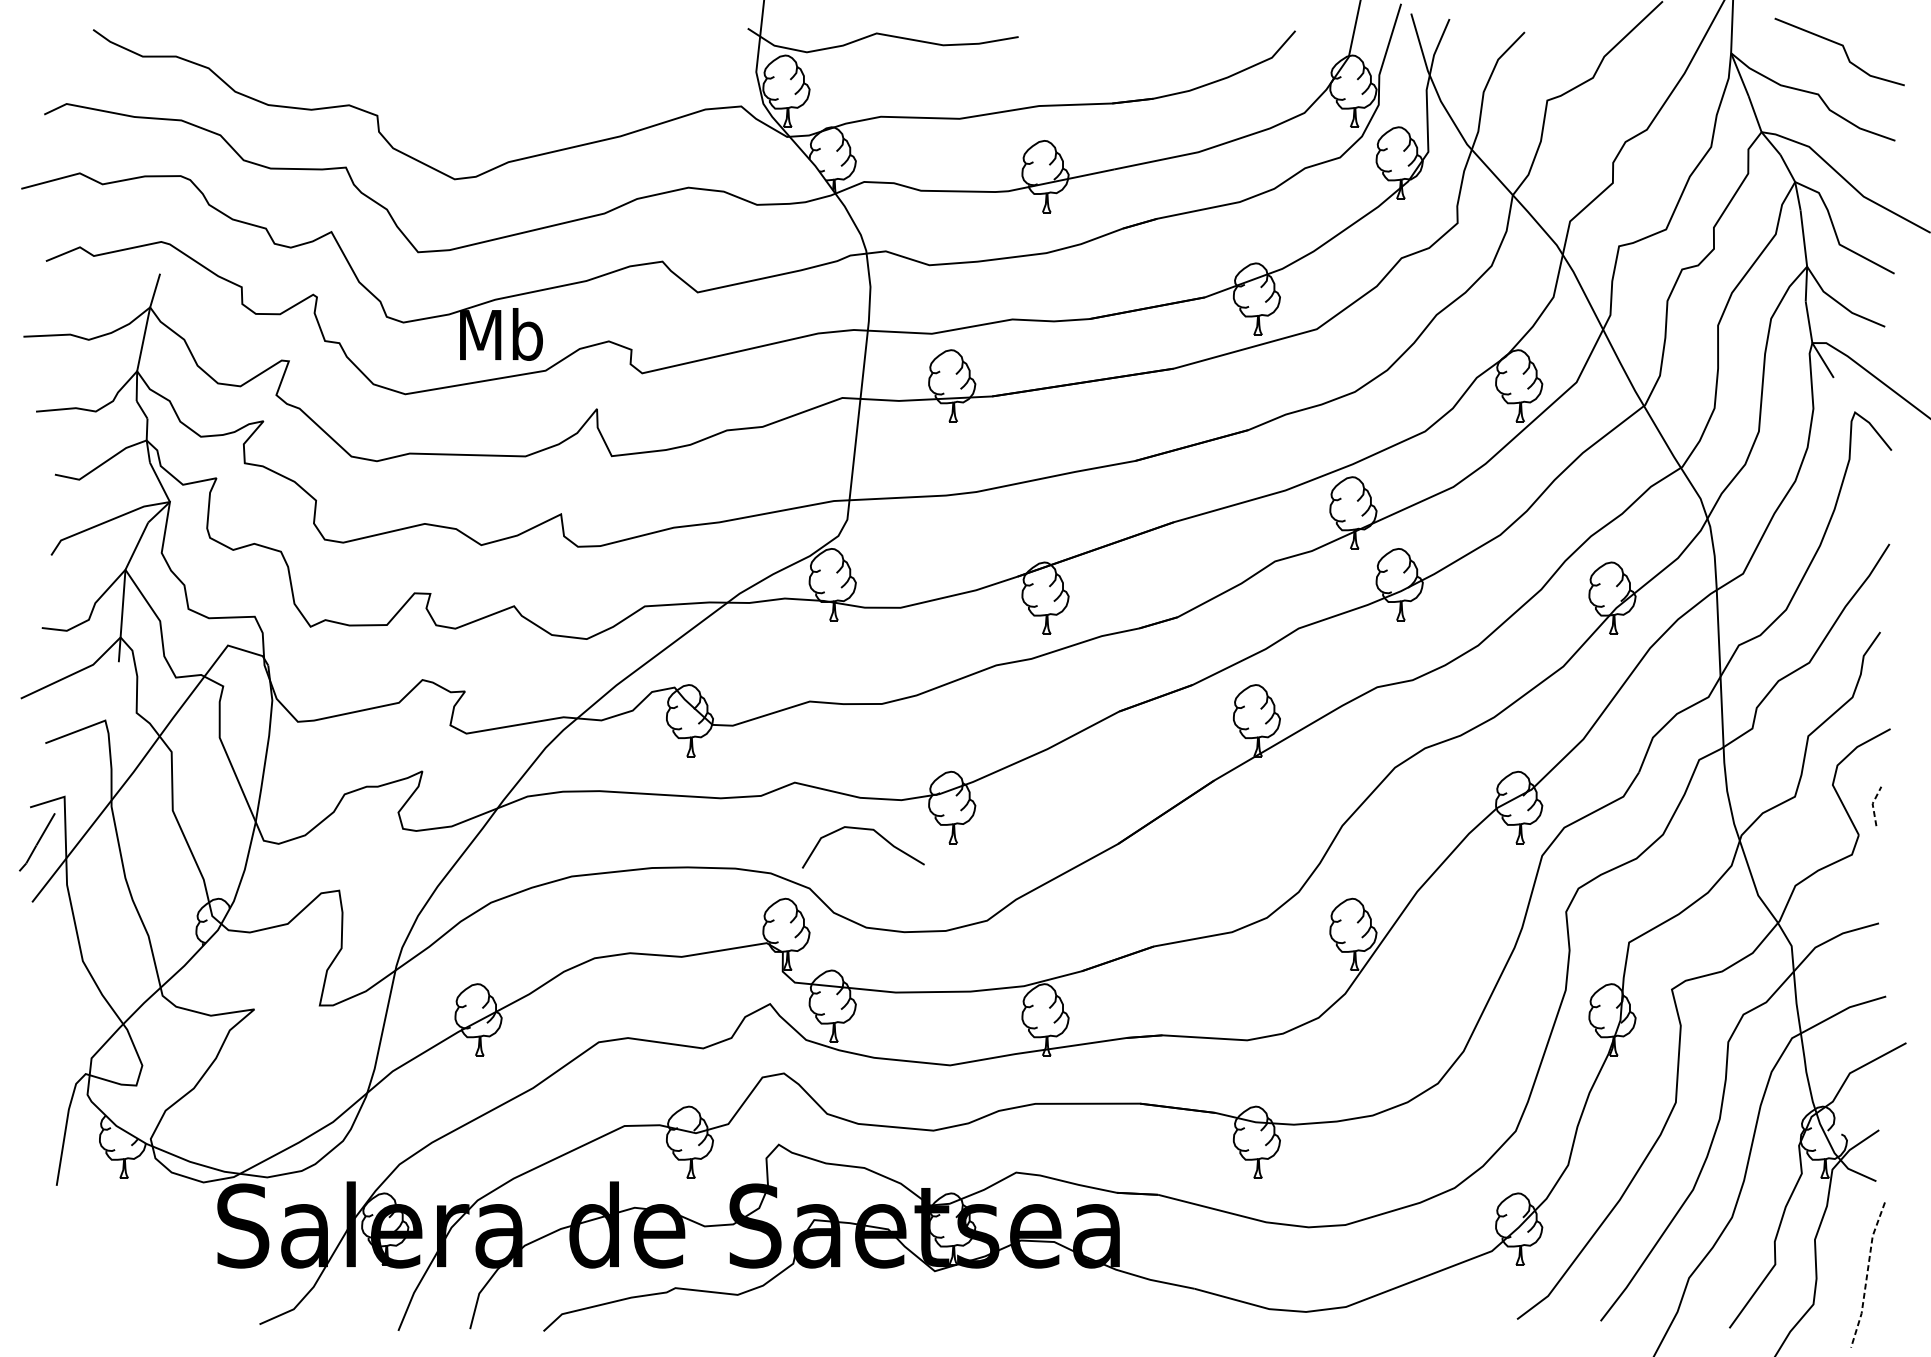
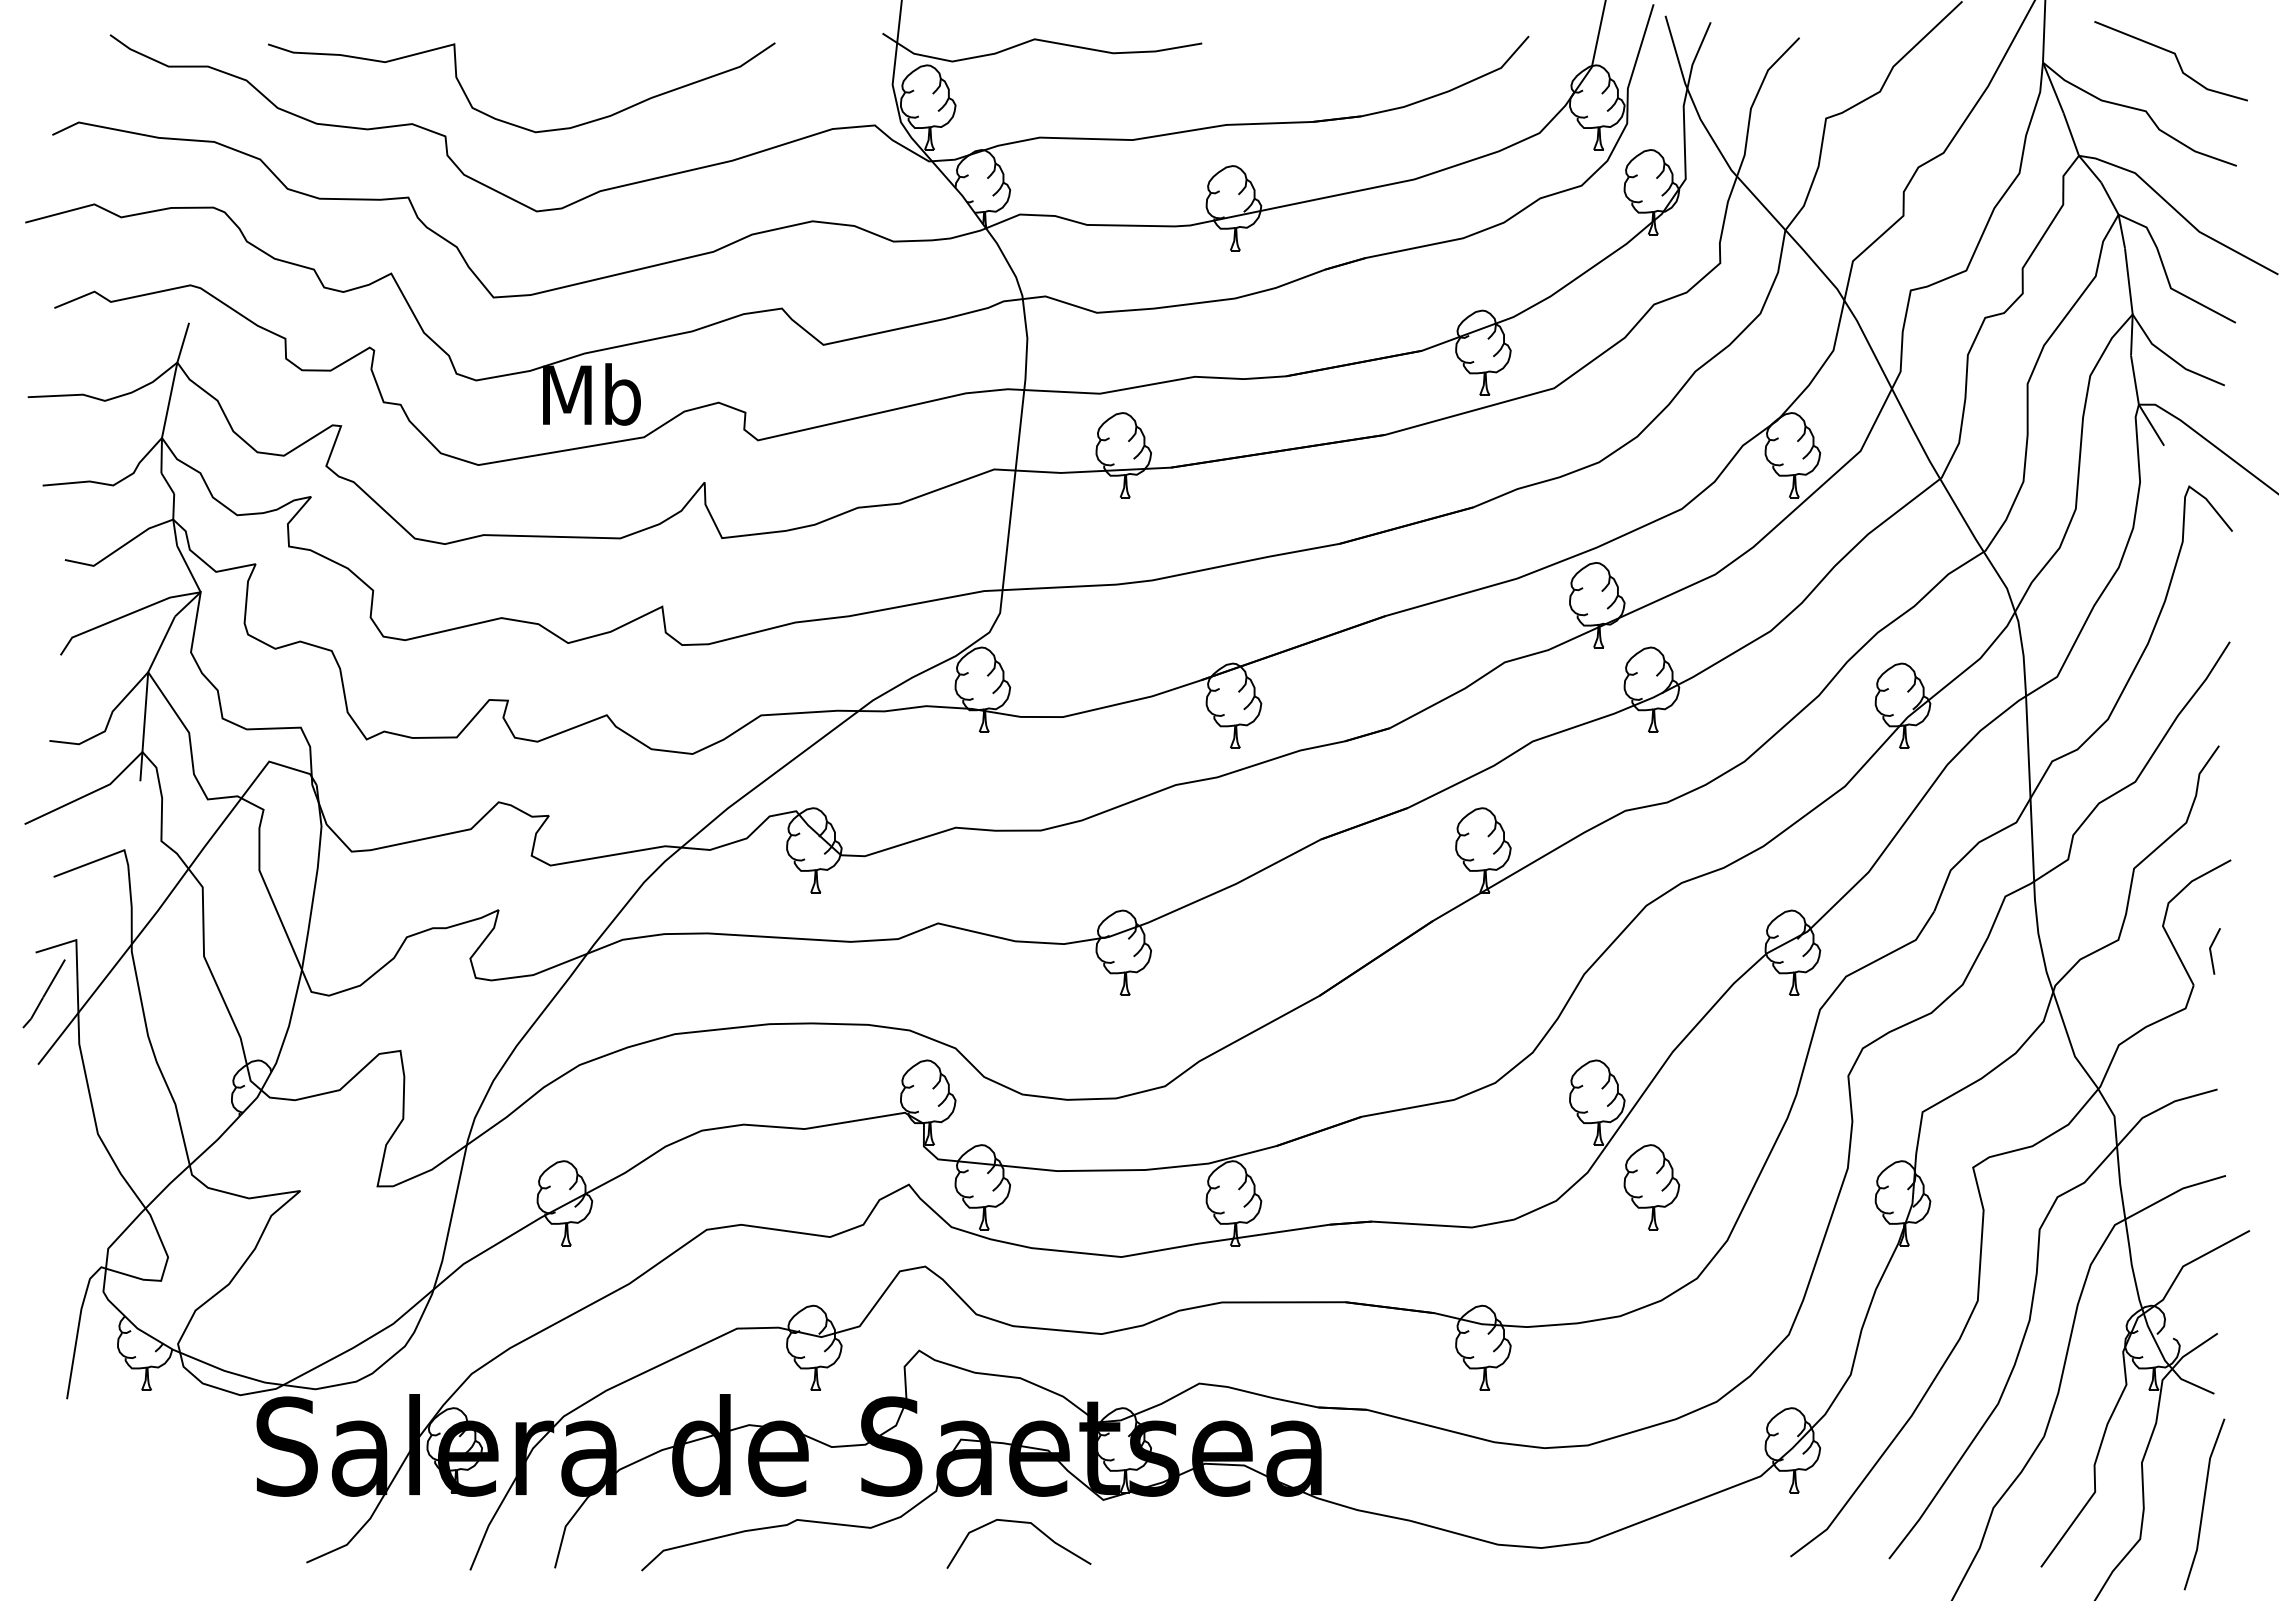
curve: (431, 103) -> (509, 122), added
line: (1873, 804) -> (2210, 949), dashed -> solid
curve: (866, 830) -> (1022, 1523), moved
part: (1399, 1006) -> (1651, 1187), added
line: (1867, 1275) -> (2203, 1504), dashed -> solid

